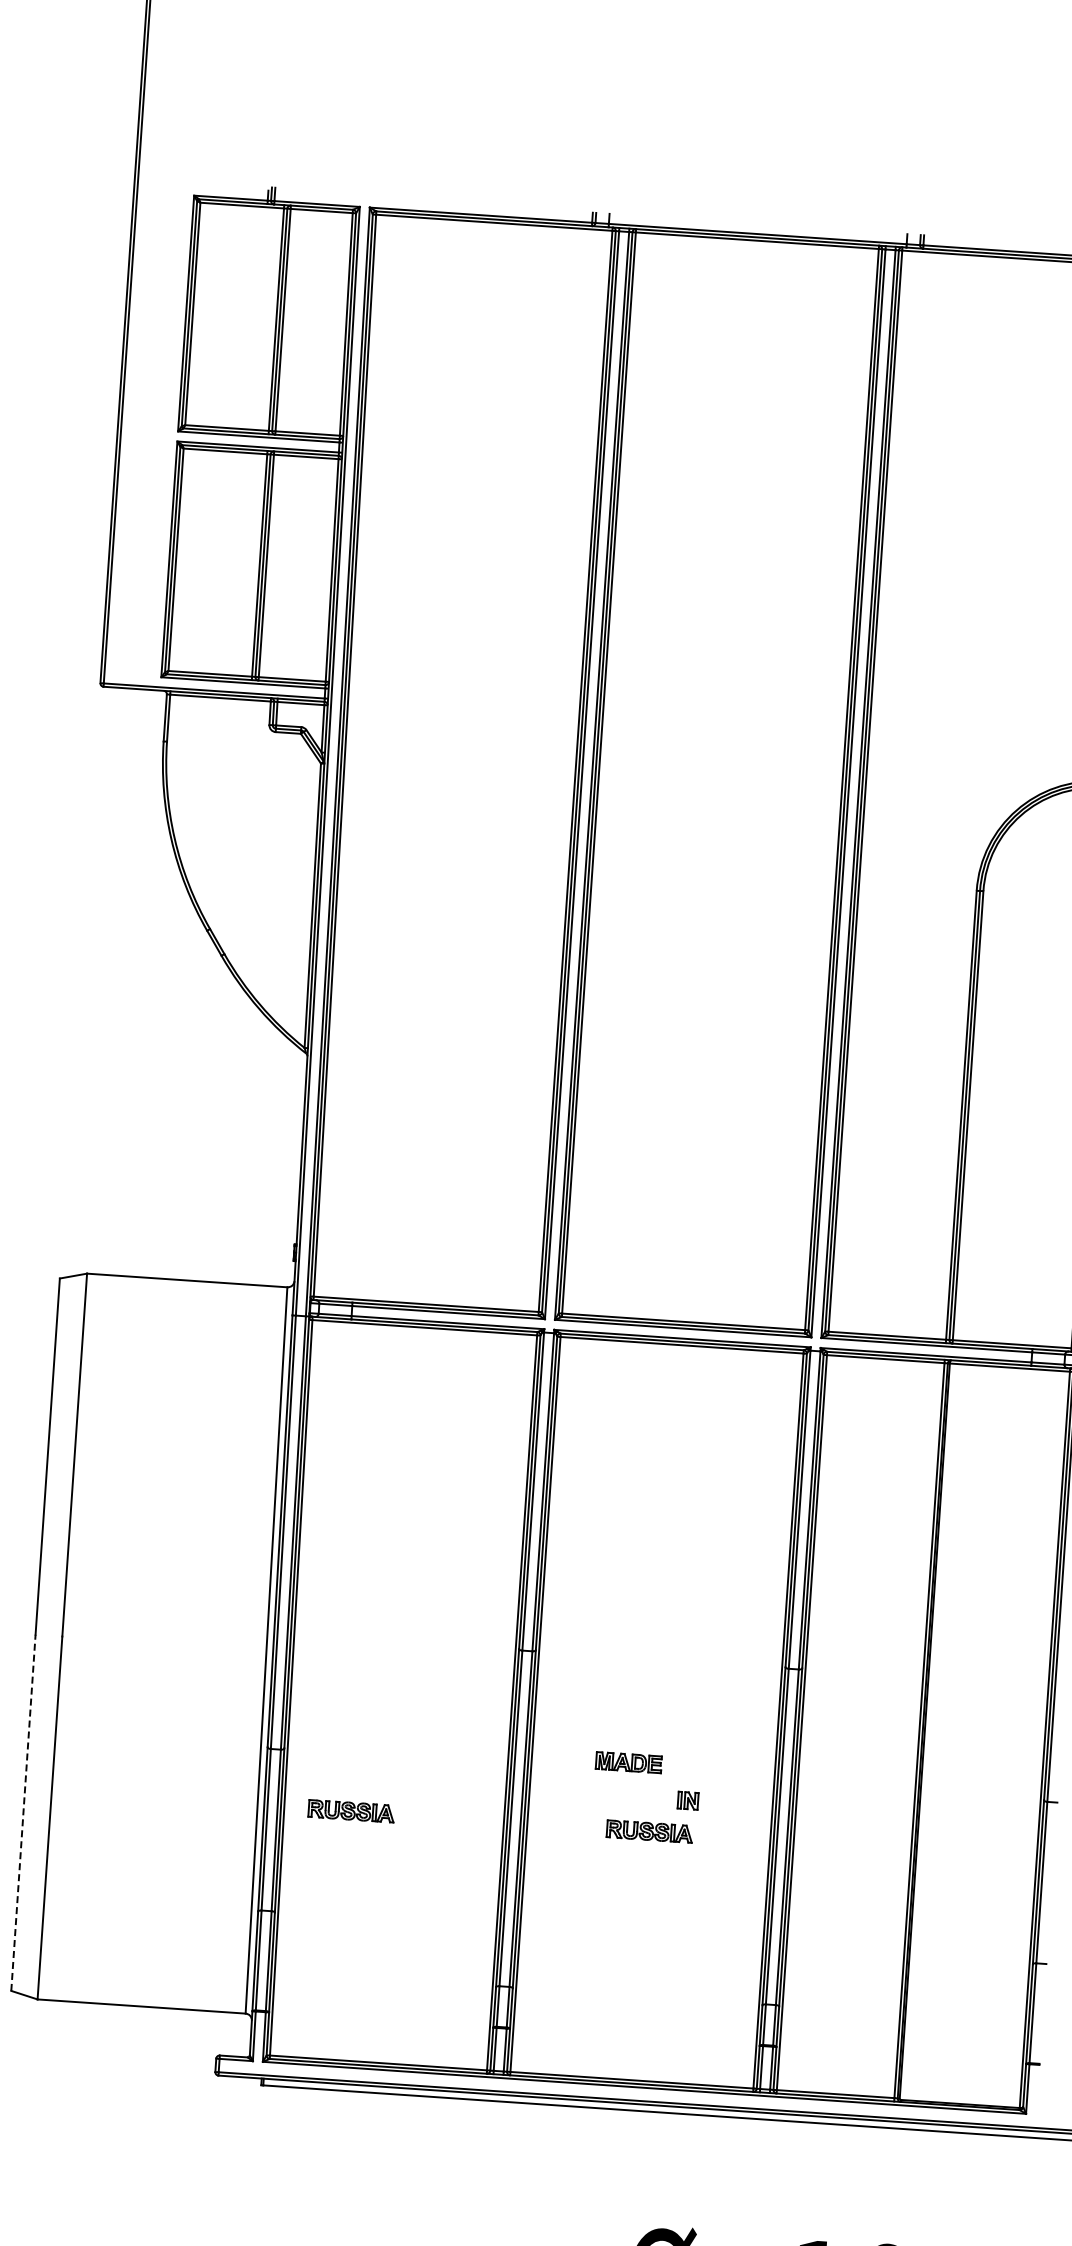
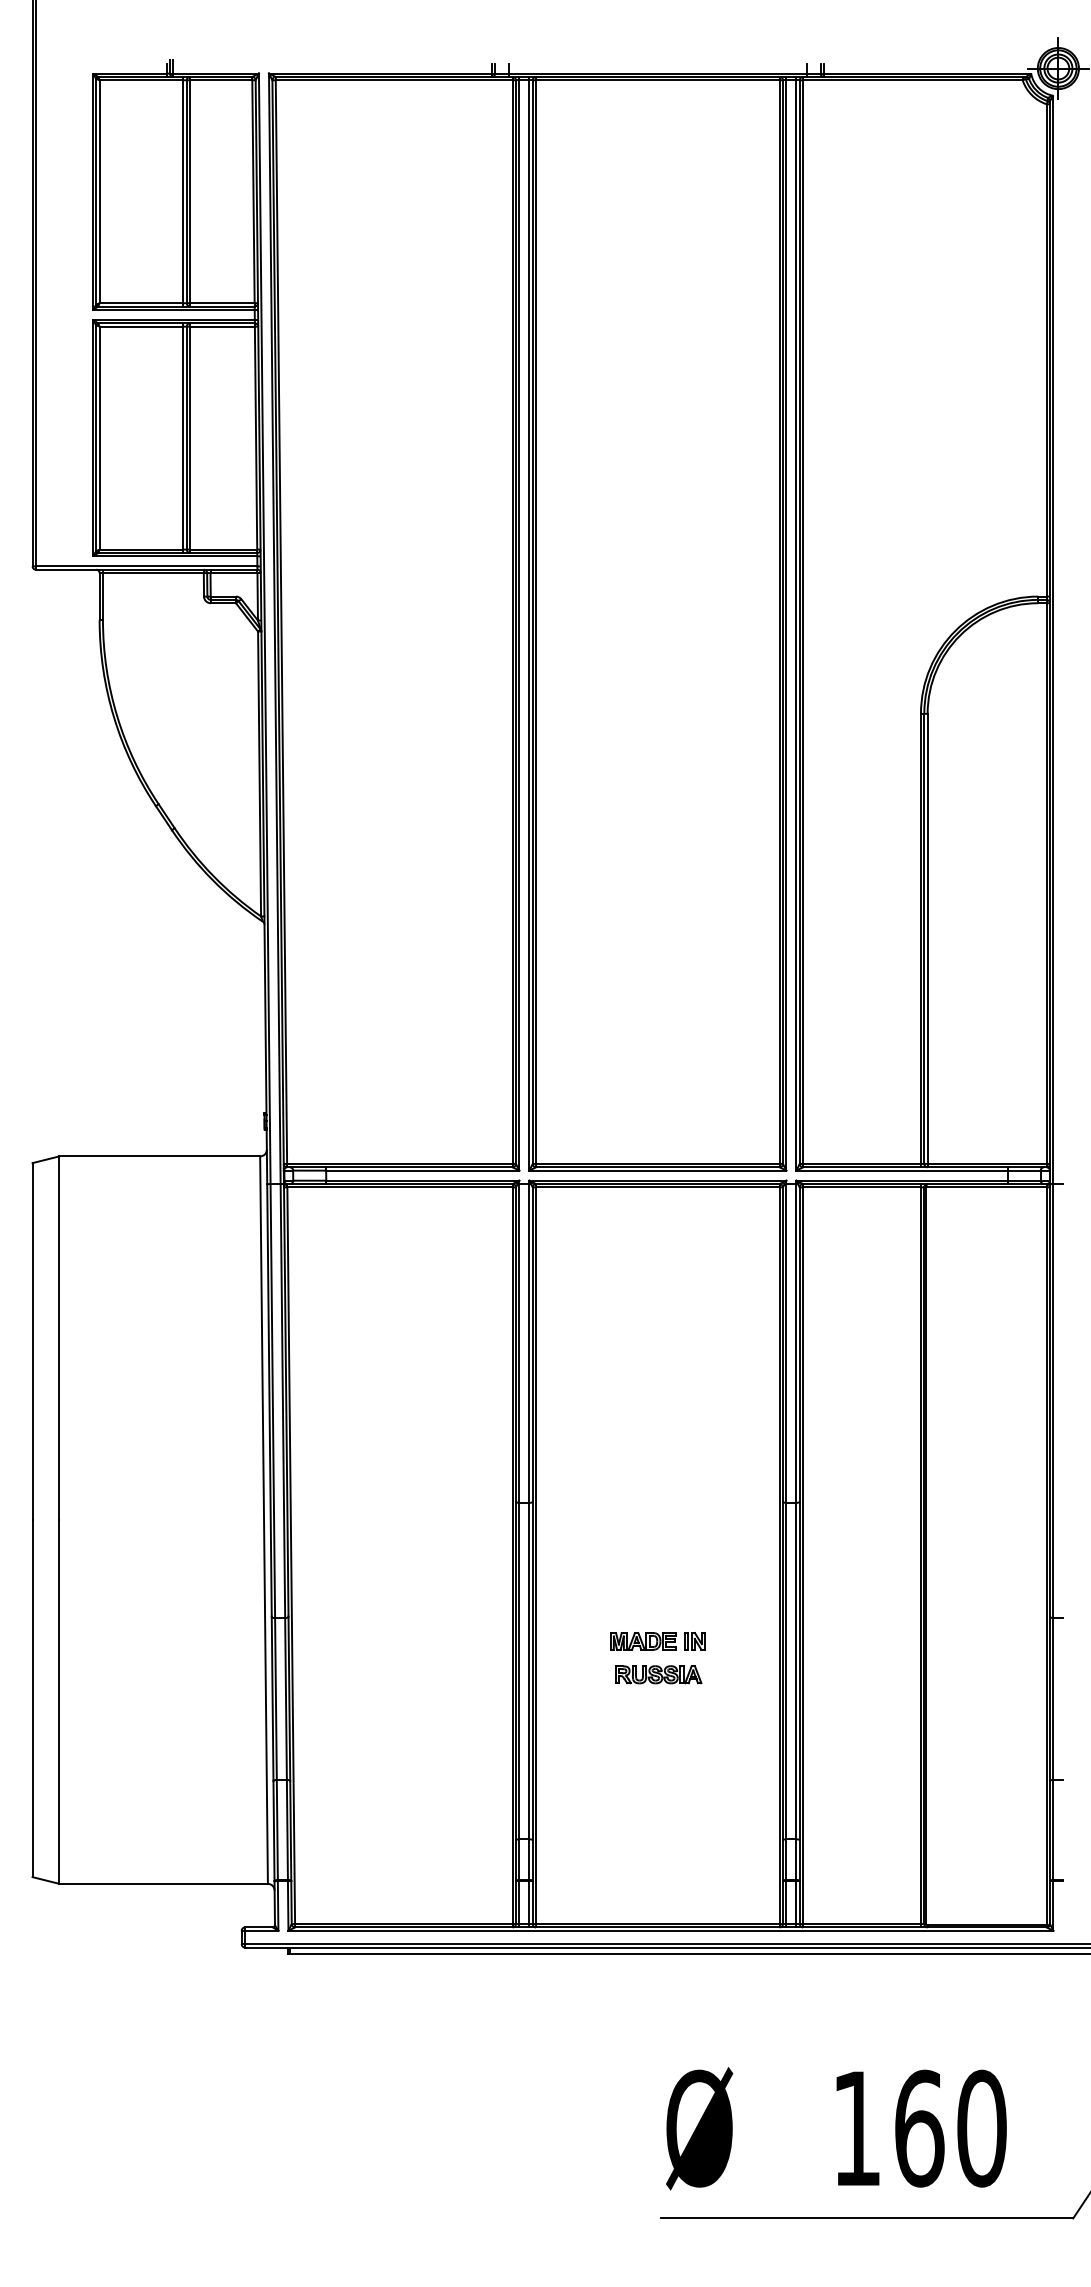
part: (629, 1762) -> (643, 1641), moved
part: (351, 1810) -> (359, 1674), removed
line: (23, 1812) -> (32, 1698), dashed -> solid

